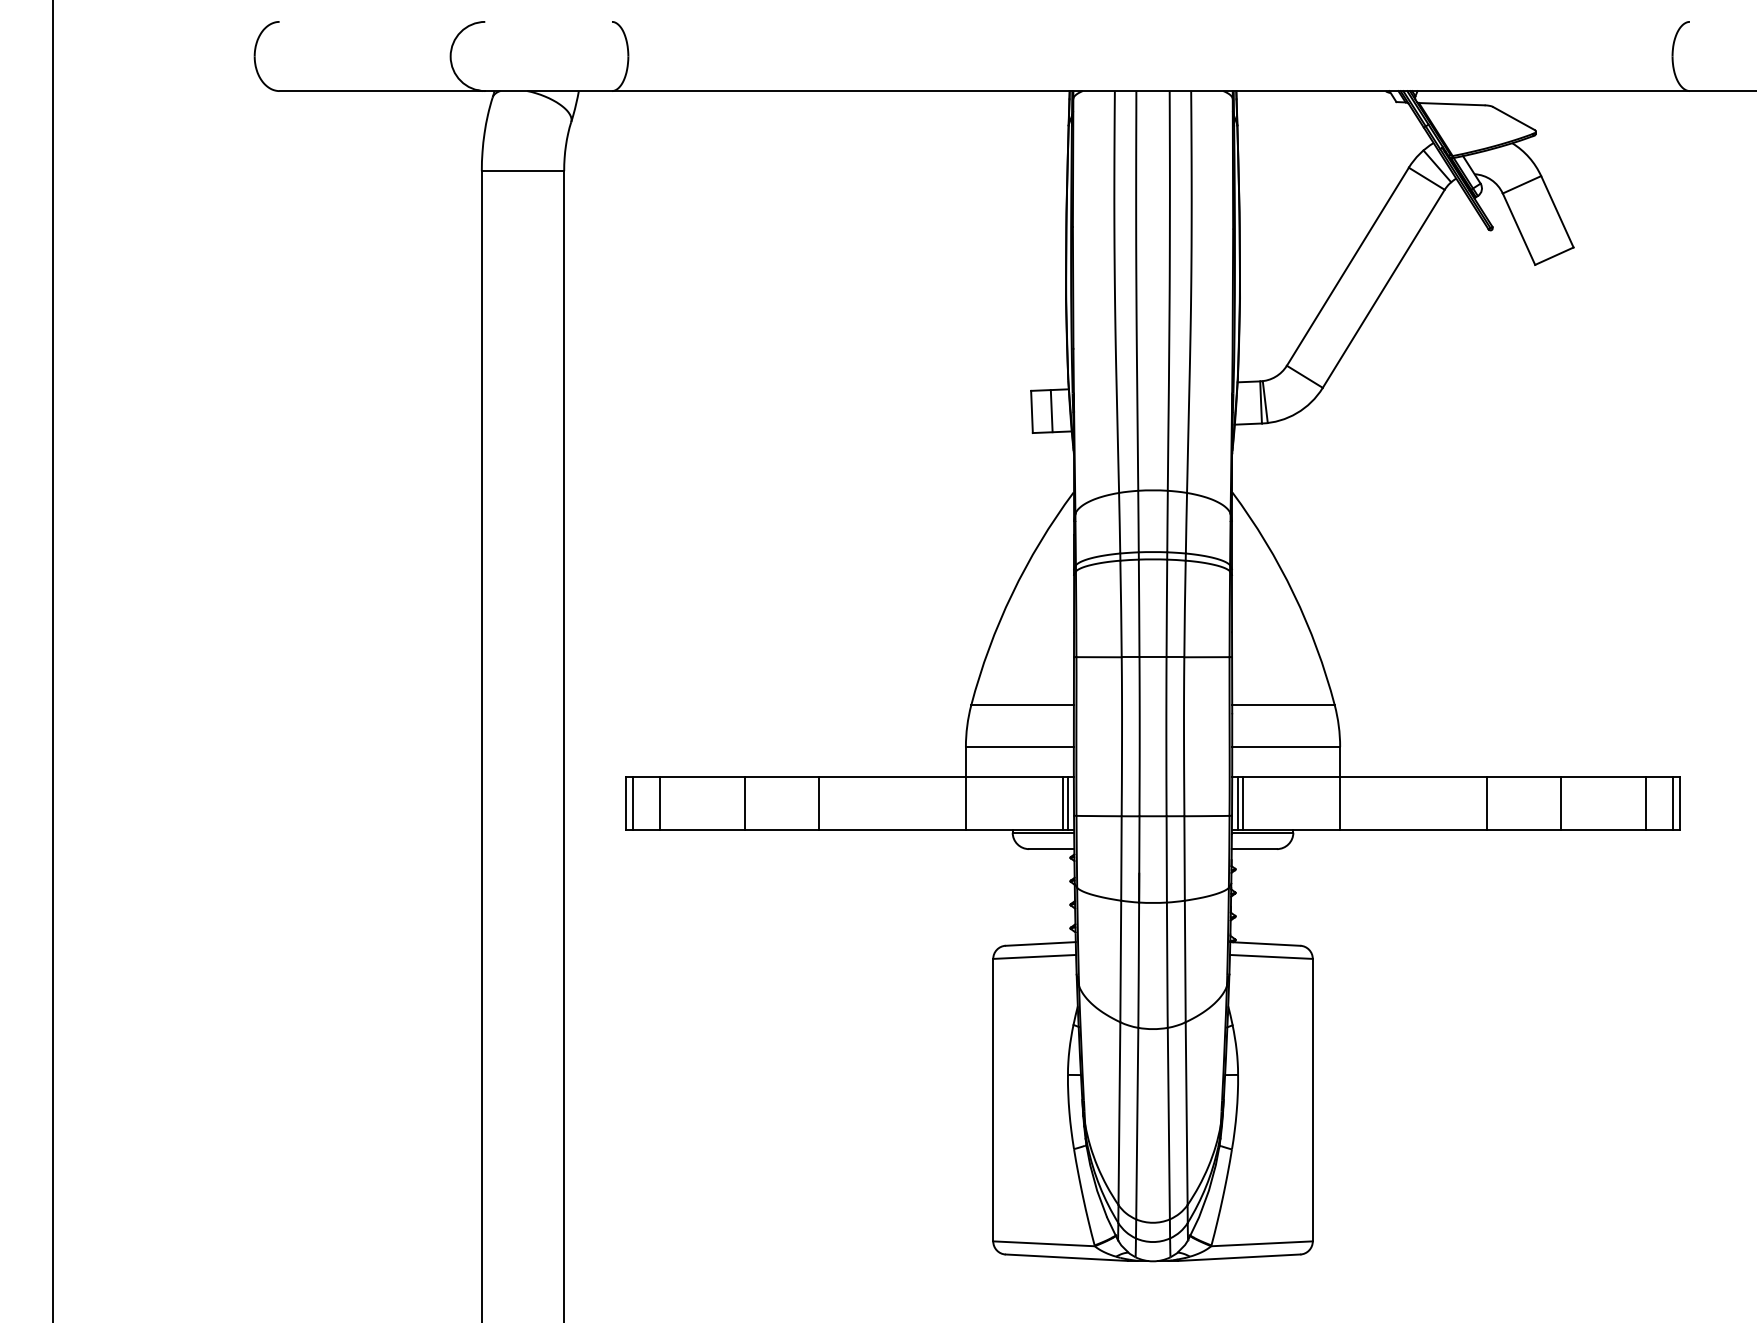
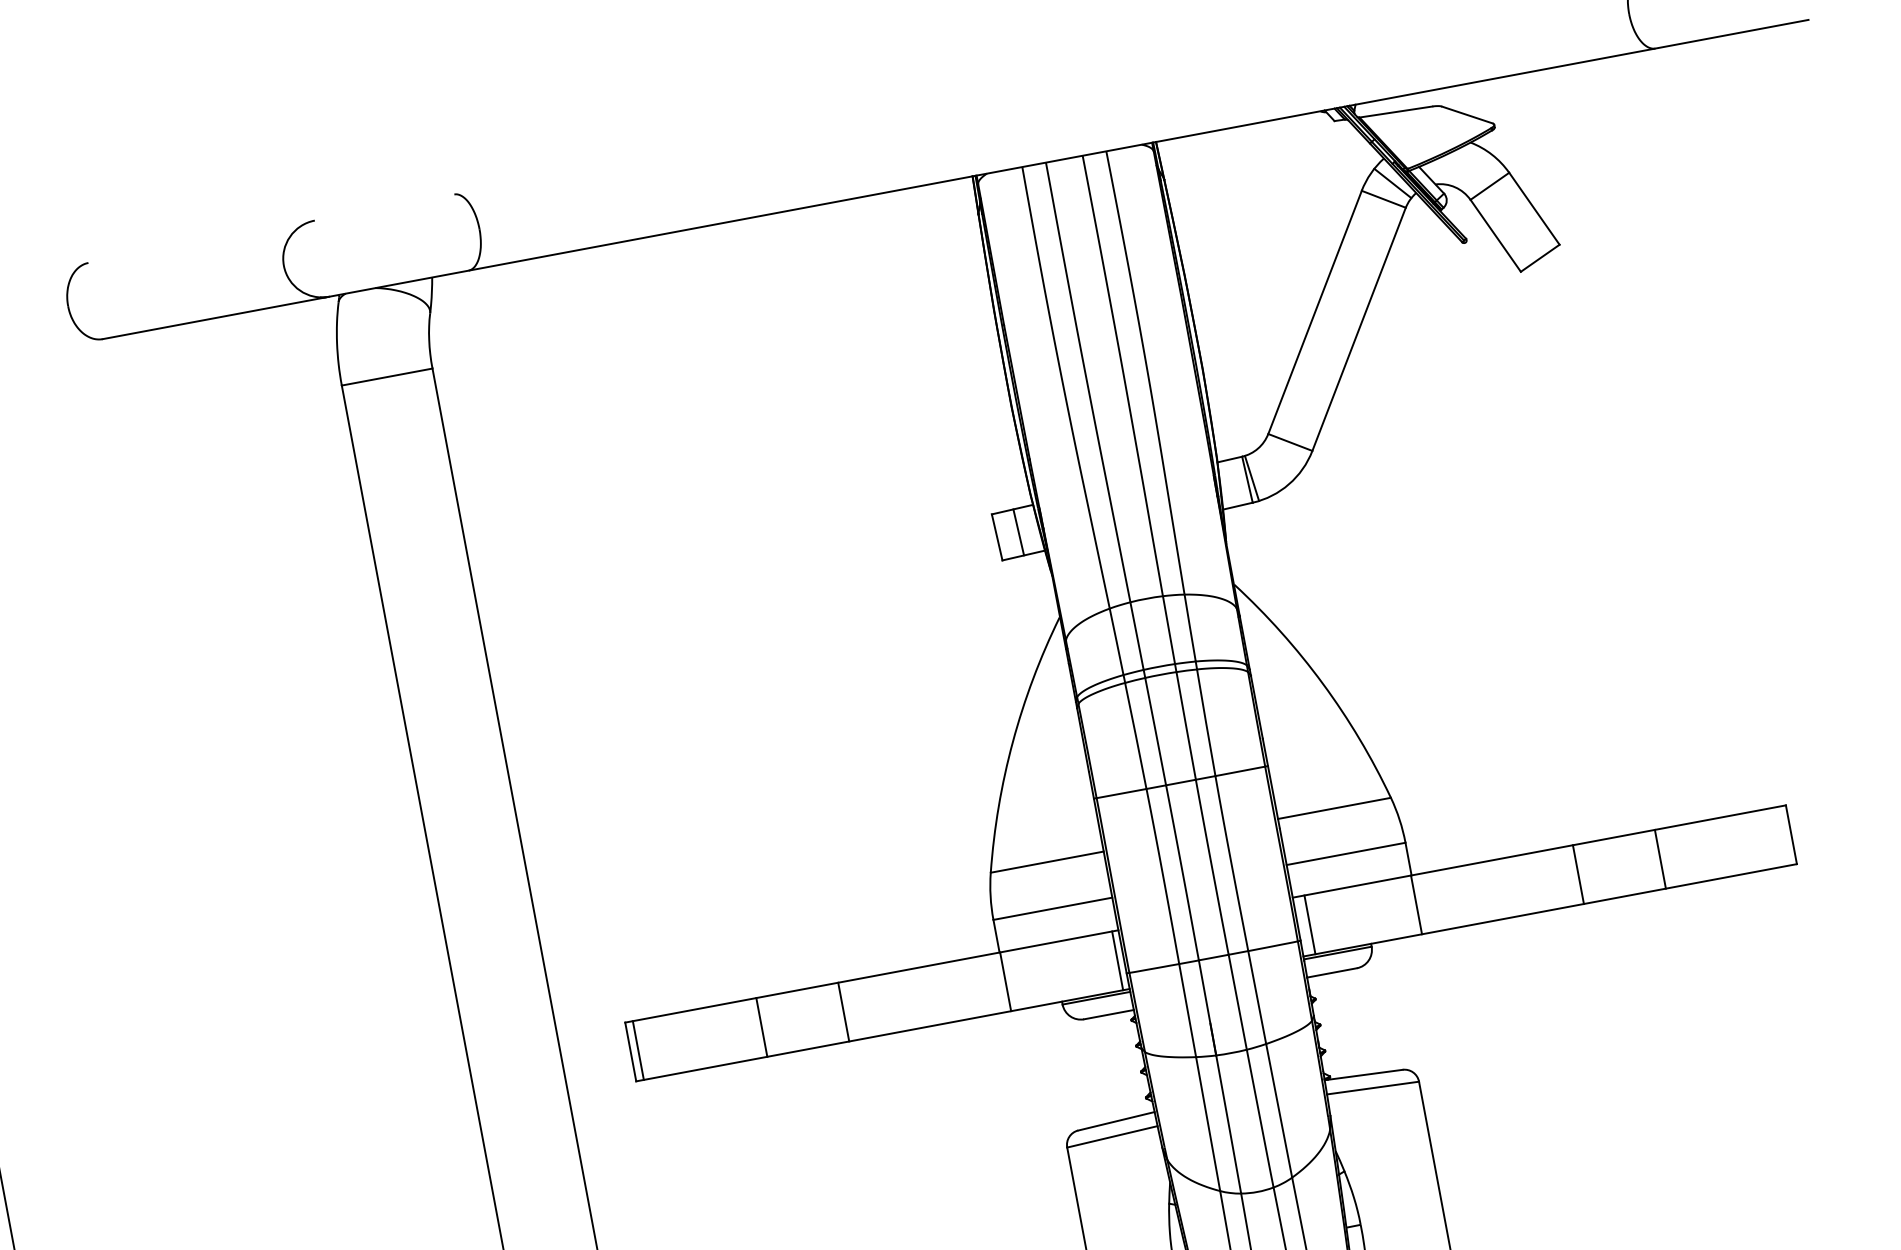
line: (660, 803) -> (668, 1045), removed
line: (1063, 803) -> (1112, 961), removed
line: (1237, 803) -> (1304, 926), removed
line: (1646, 803) -> (1754, 841), removed
line: (1673, 803) -> (1784, 836), removed

